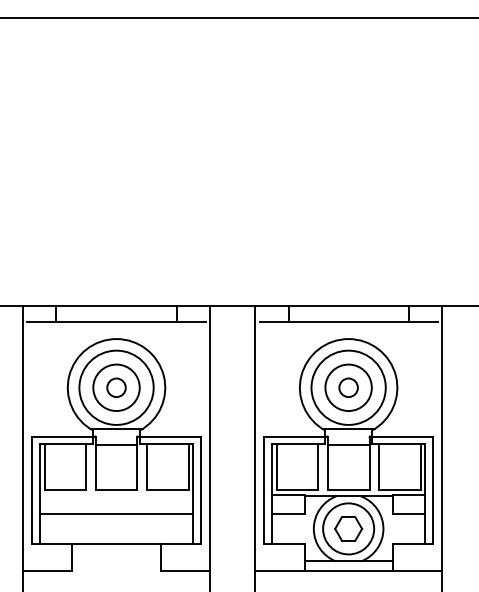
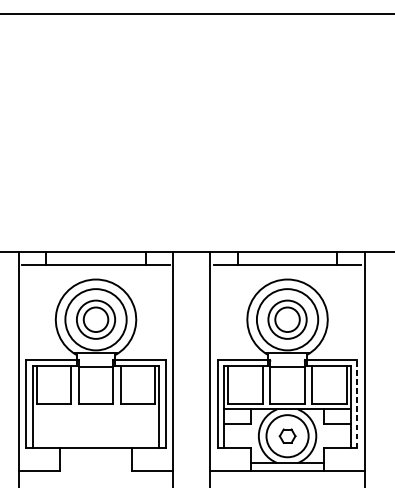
circle: (116, 387) -> (96, 319), size x1.6
circle: (348, 387) -> (287, 319), size x1.6
line: (433, 489) -> (357, 403), solid -> dashed
line: (116, 514) -> (96, 424), removed
part: (348, 528) -> (287, 435), size x0.7

